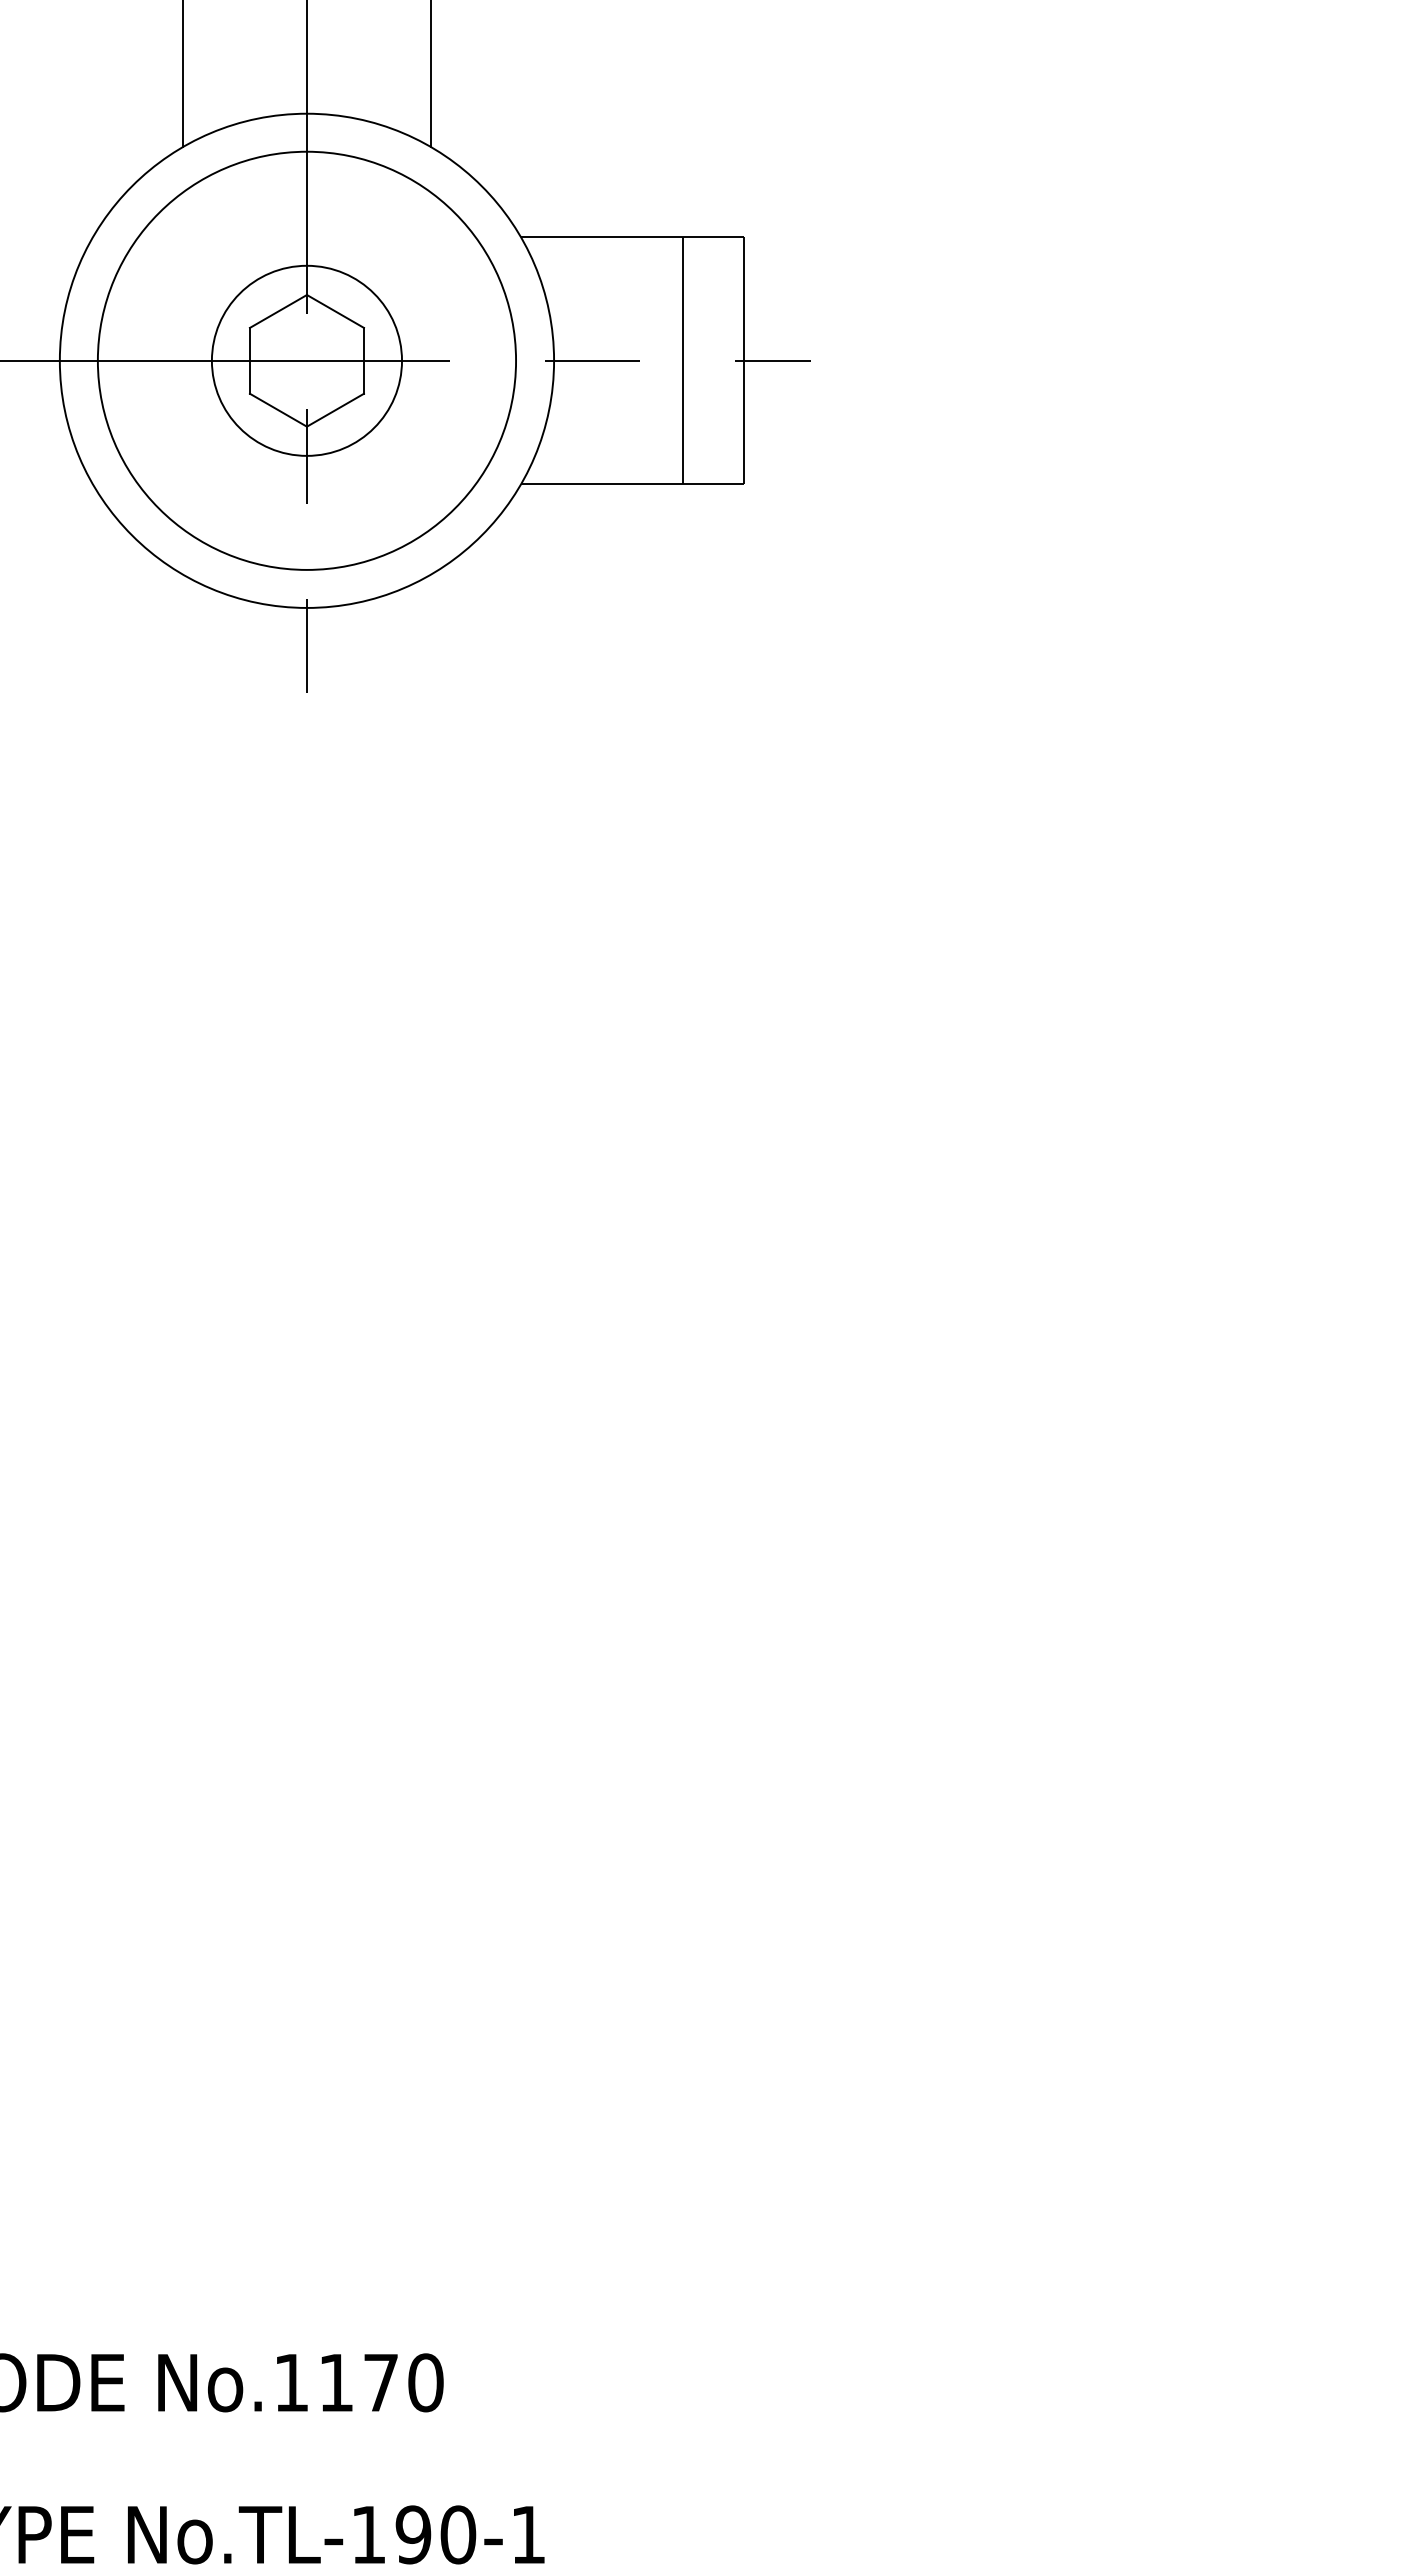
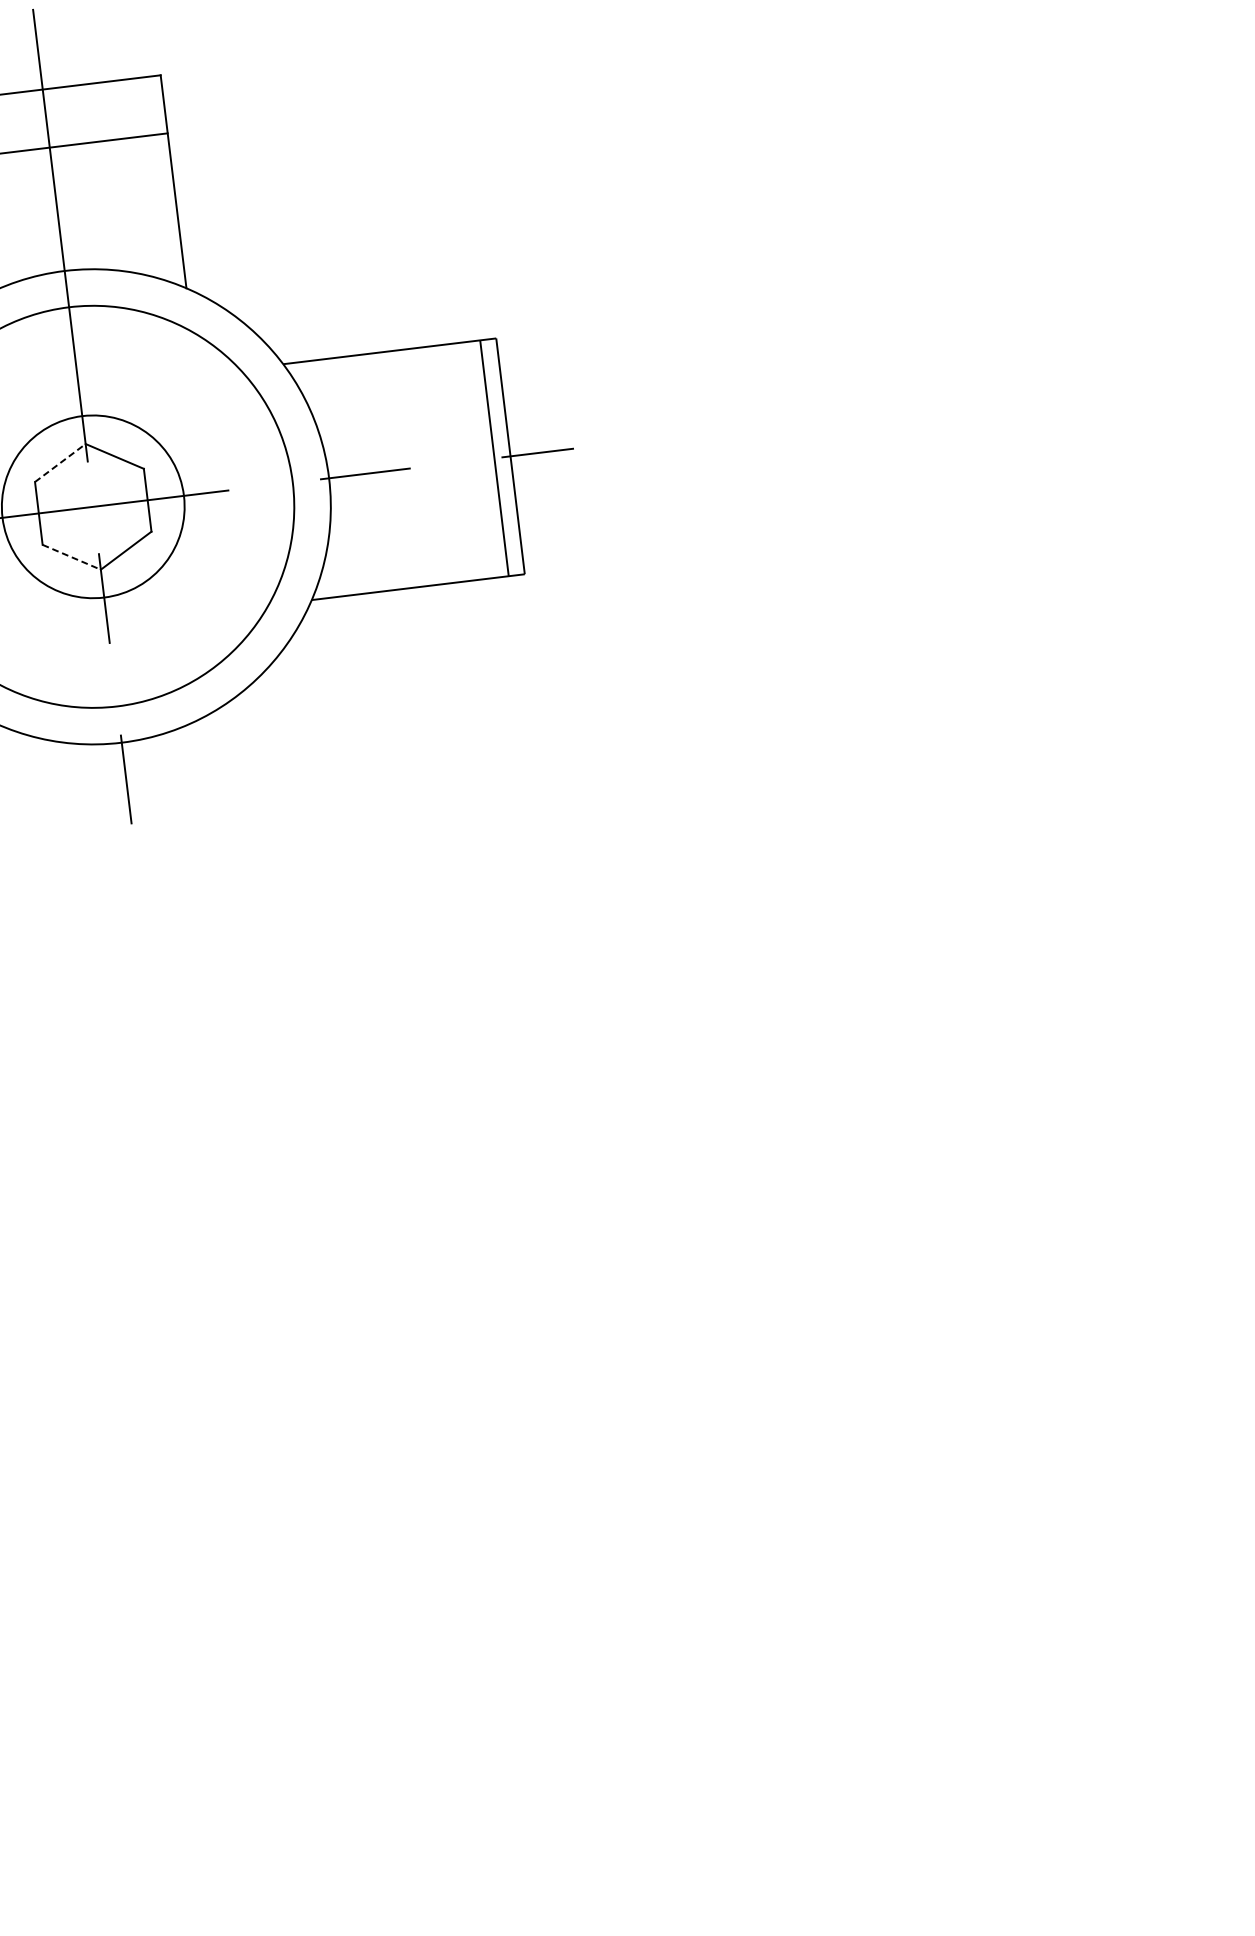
line: (278, 311) -> (60, 463), solid -> dashed
line: (683, 360) -> (494, 457), moved
line: (278, 410) -> (71, 557), solid -> dashed

